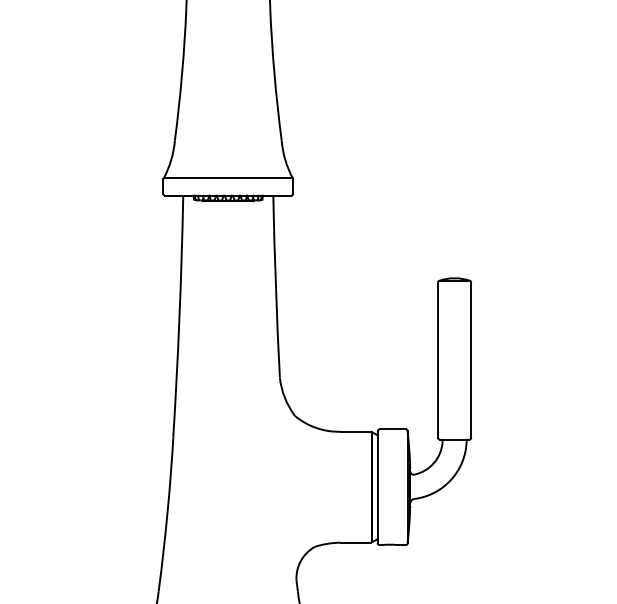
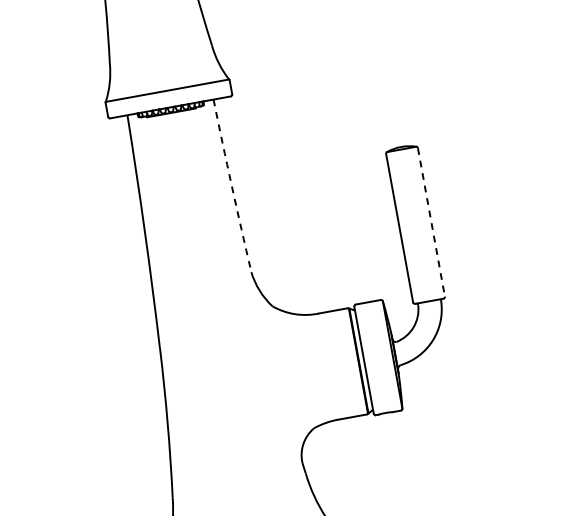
arc: (275, 286) -> (231, 185), solid -> dashed
line: (471, 360) -> (431, 222), solid -> dashed

